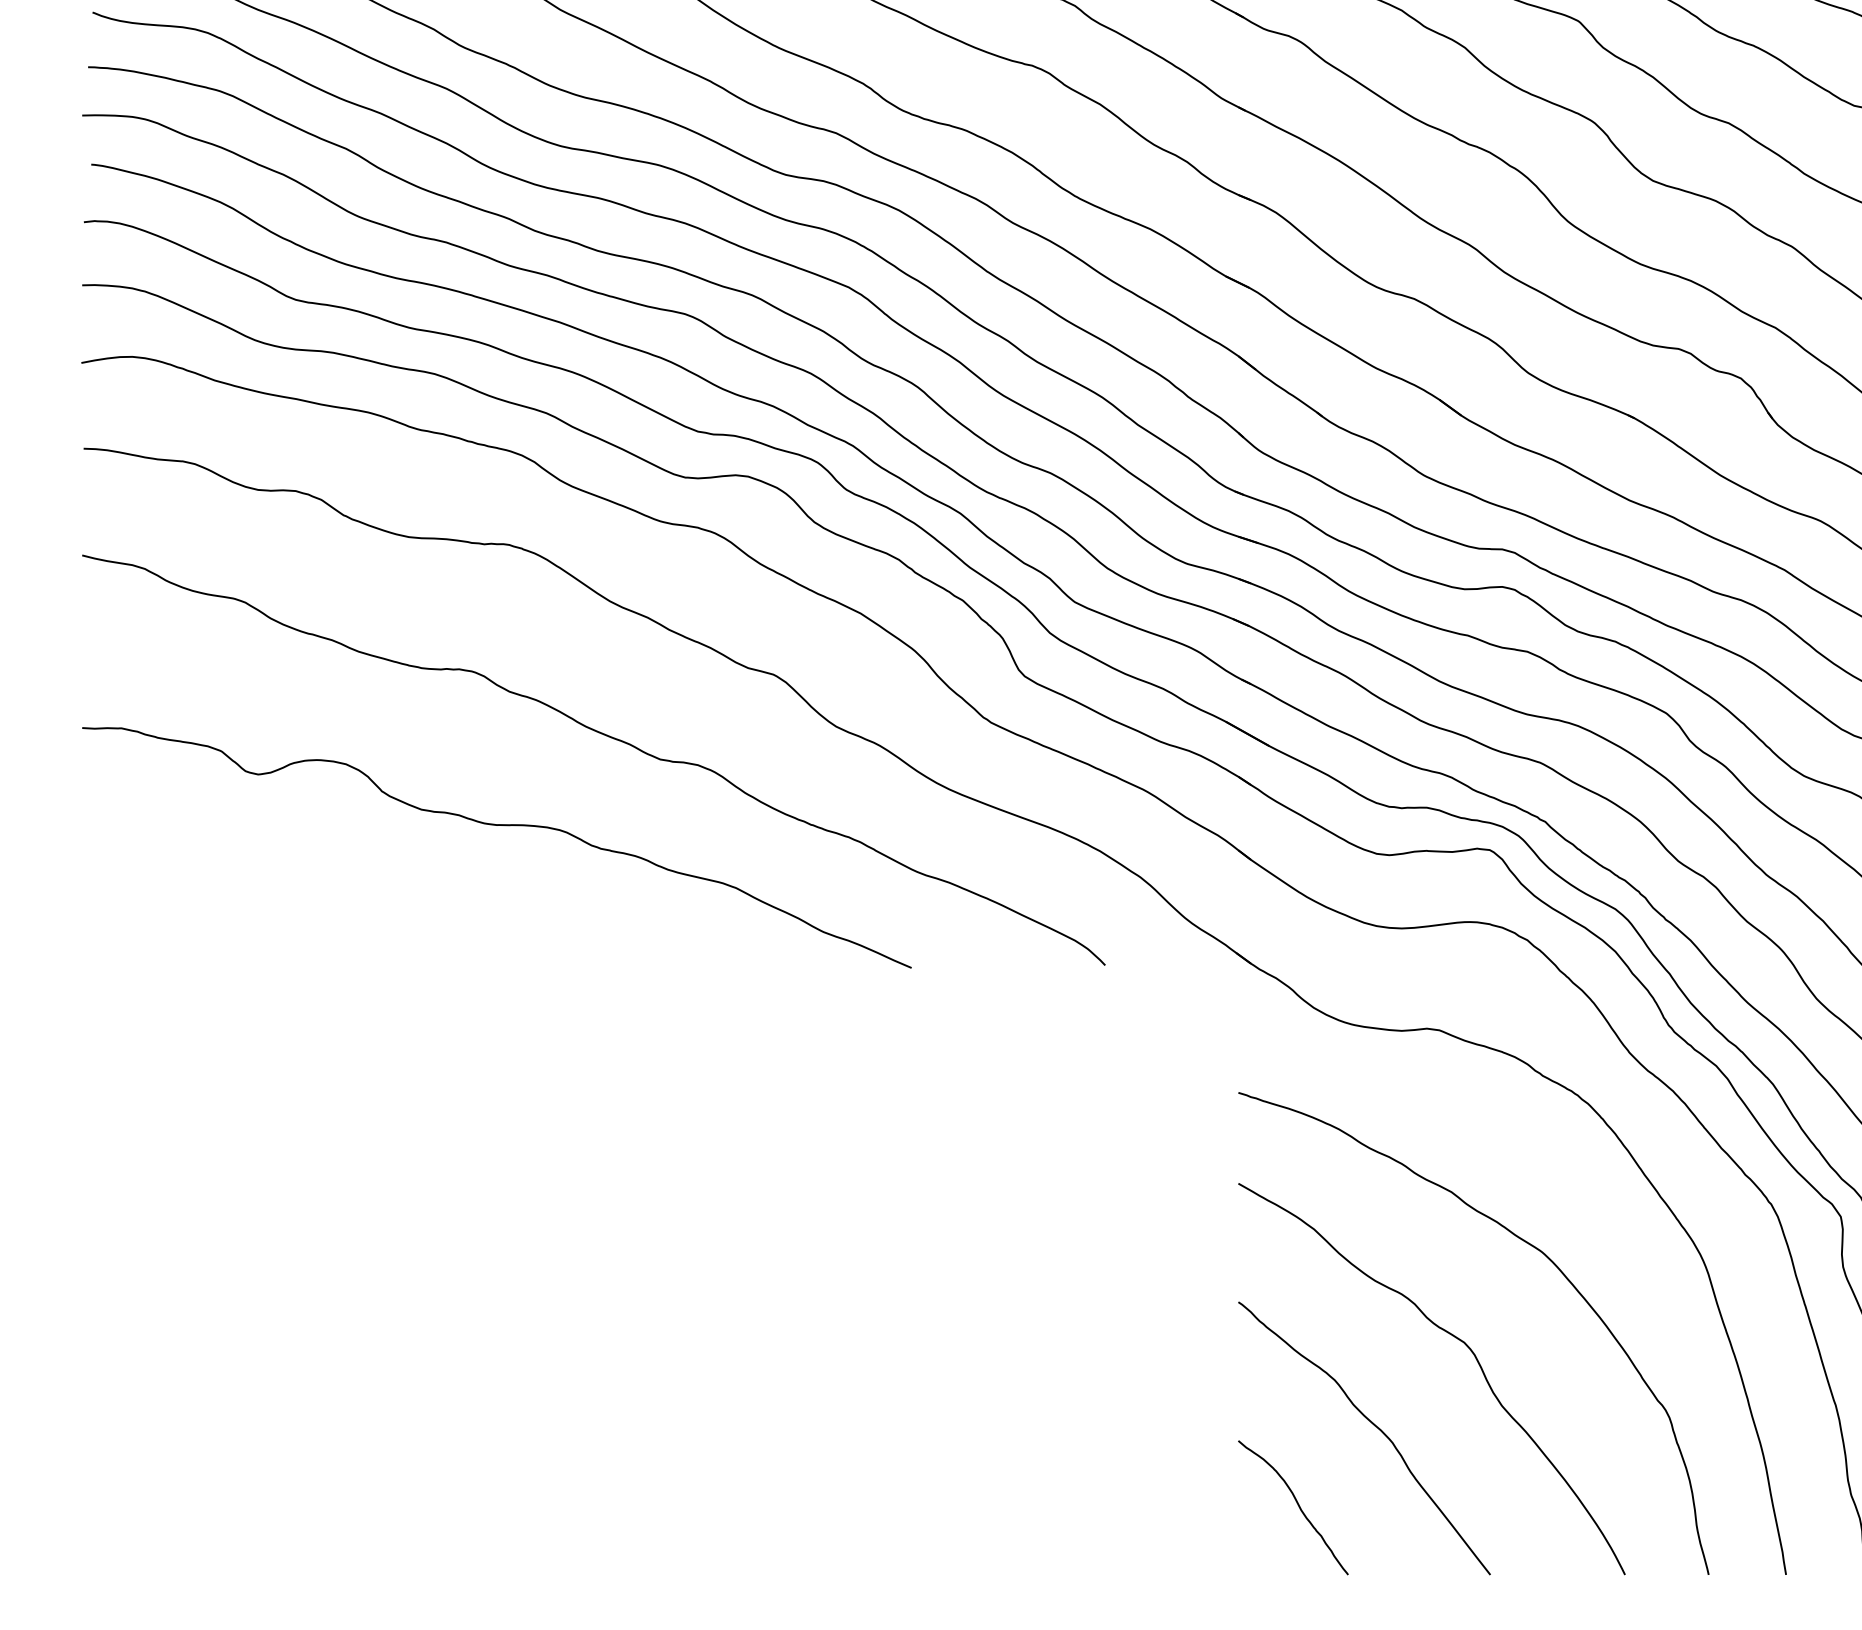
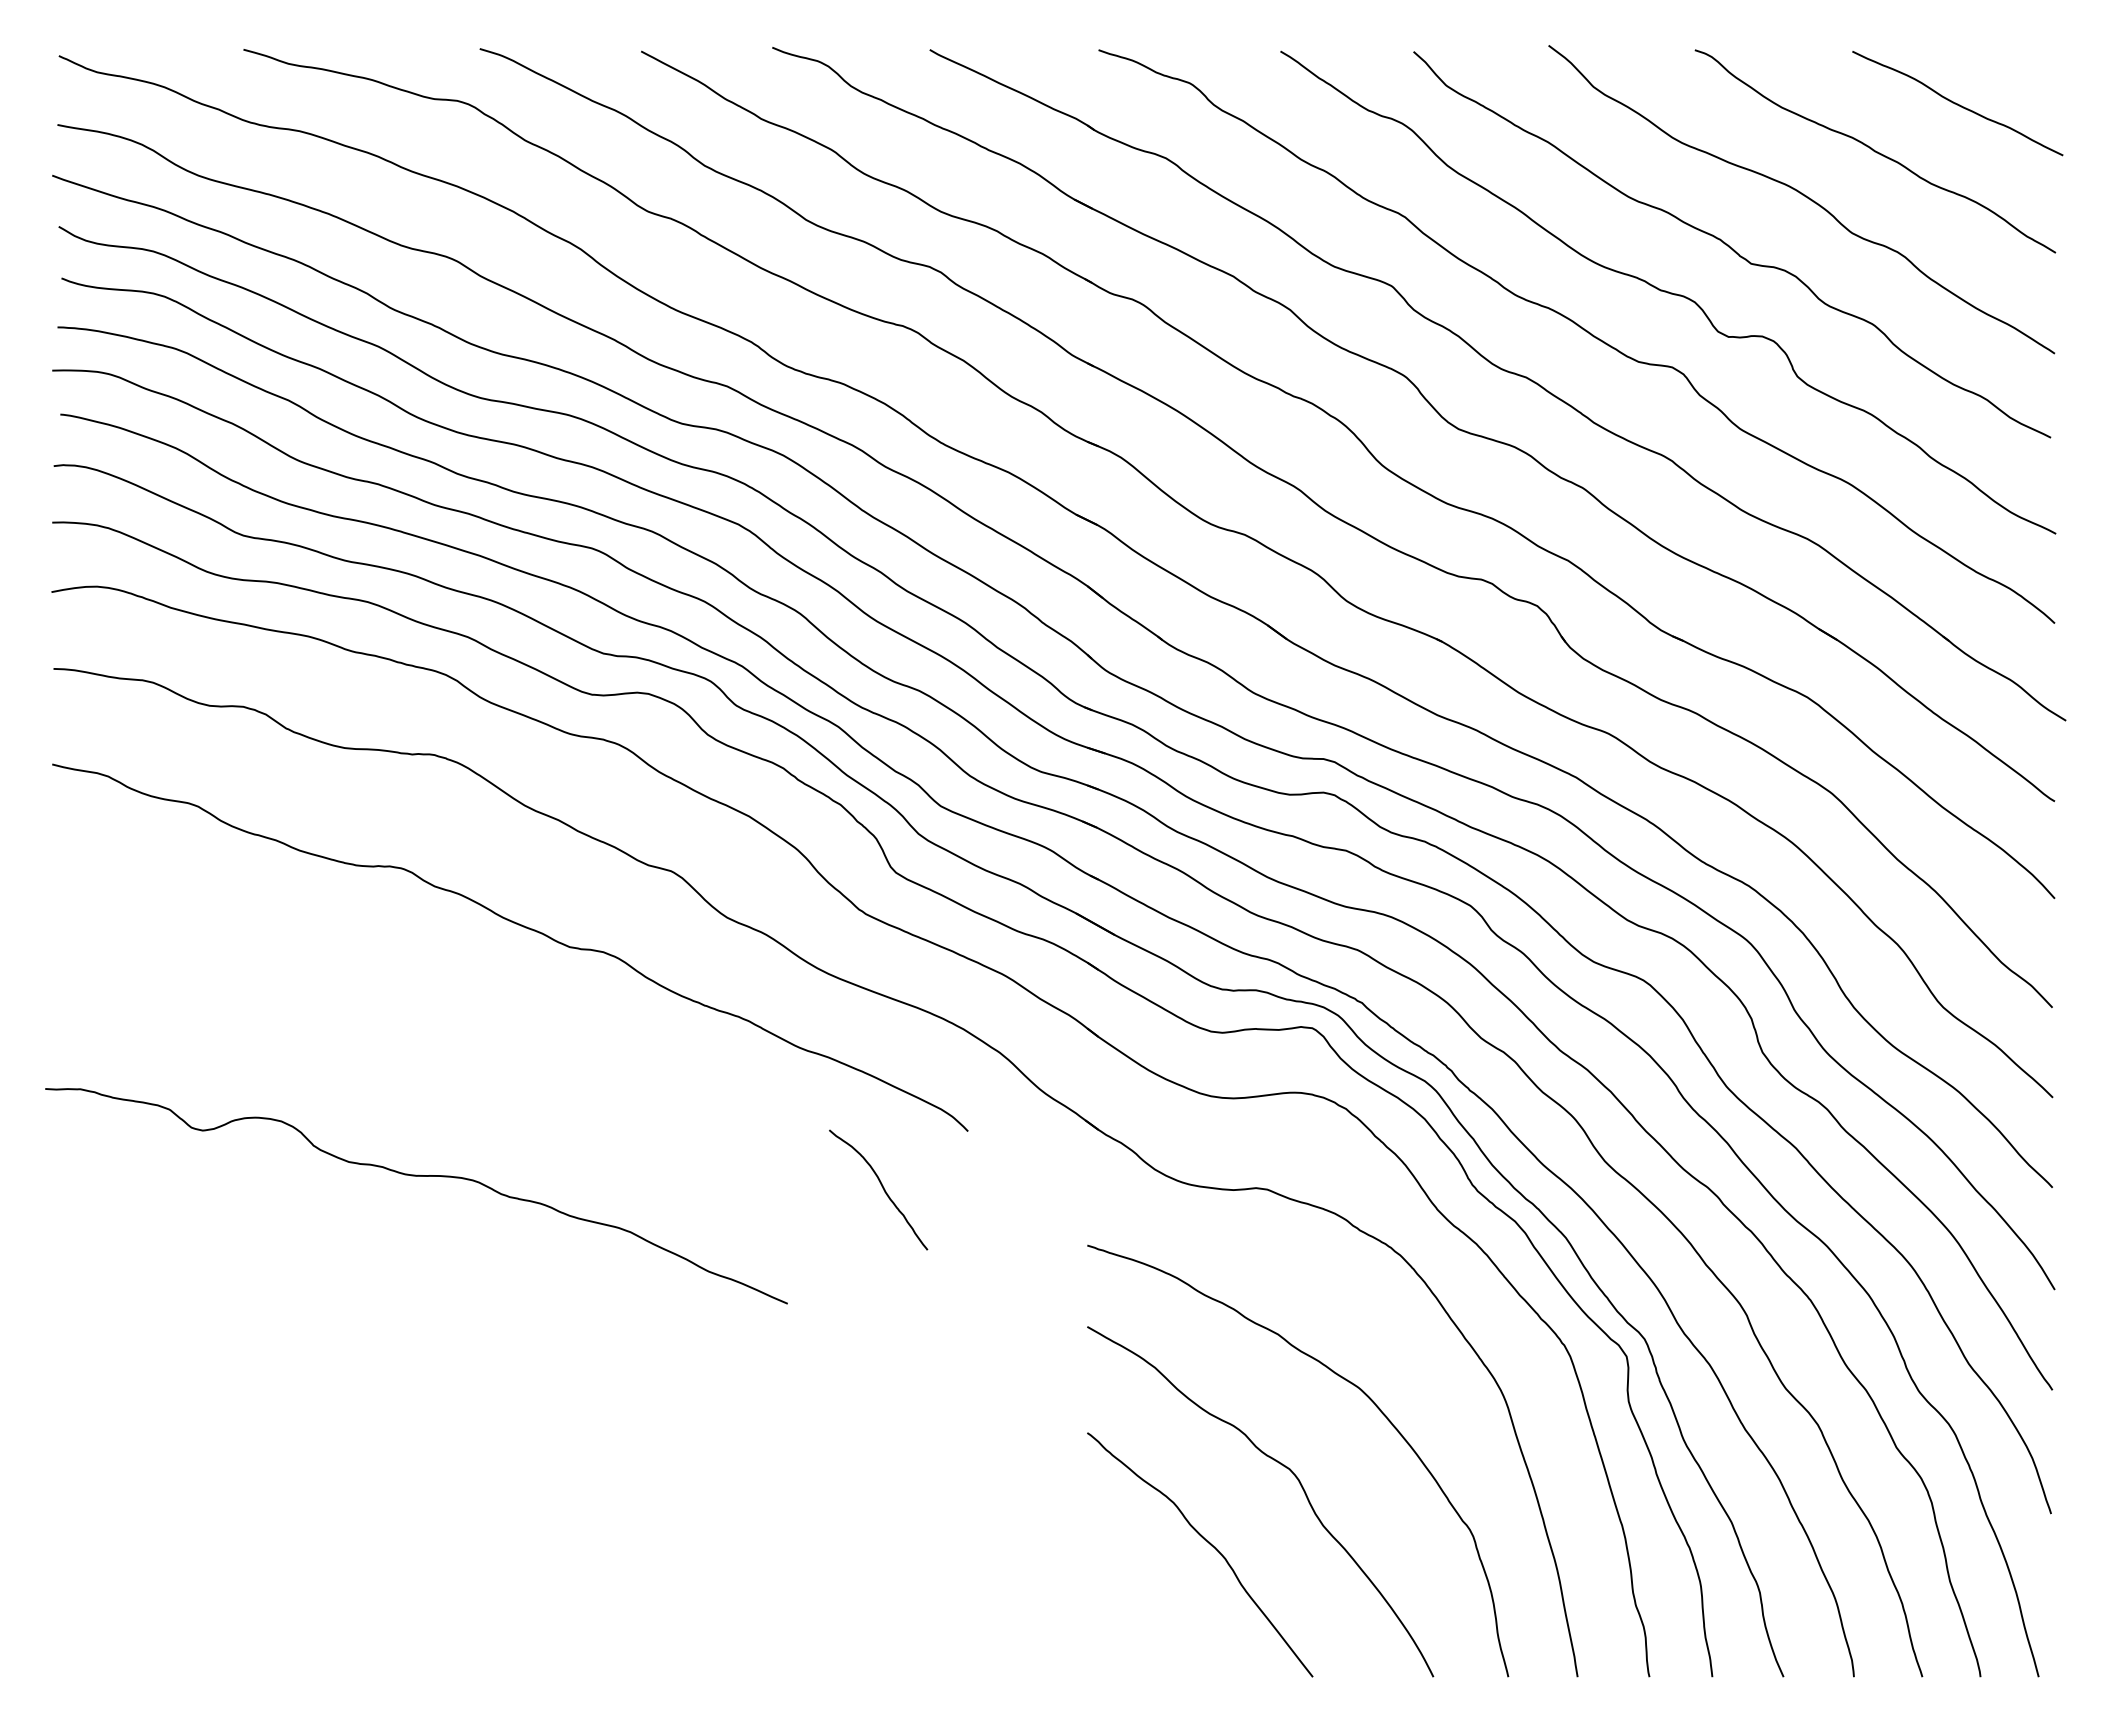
curve: (496, 825) -> (416, 1176), moved
curve: (1297, 1506) -> (882, 1188), moved

